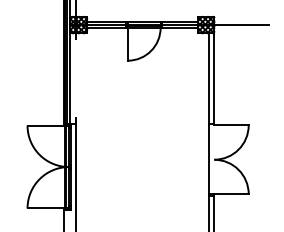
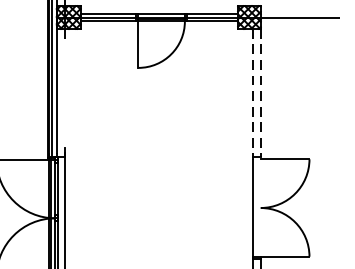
line: (208, 78) -> (252, 93), solid -> dashed
line: (214, 78) -> (261, 93), solid -> dashed

